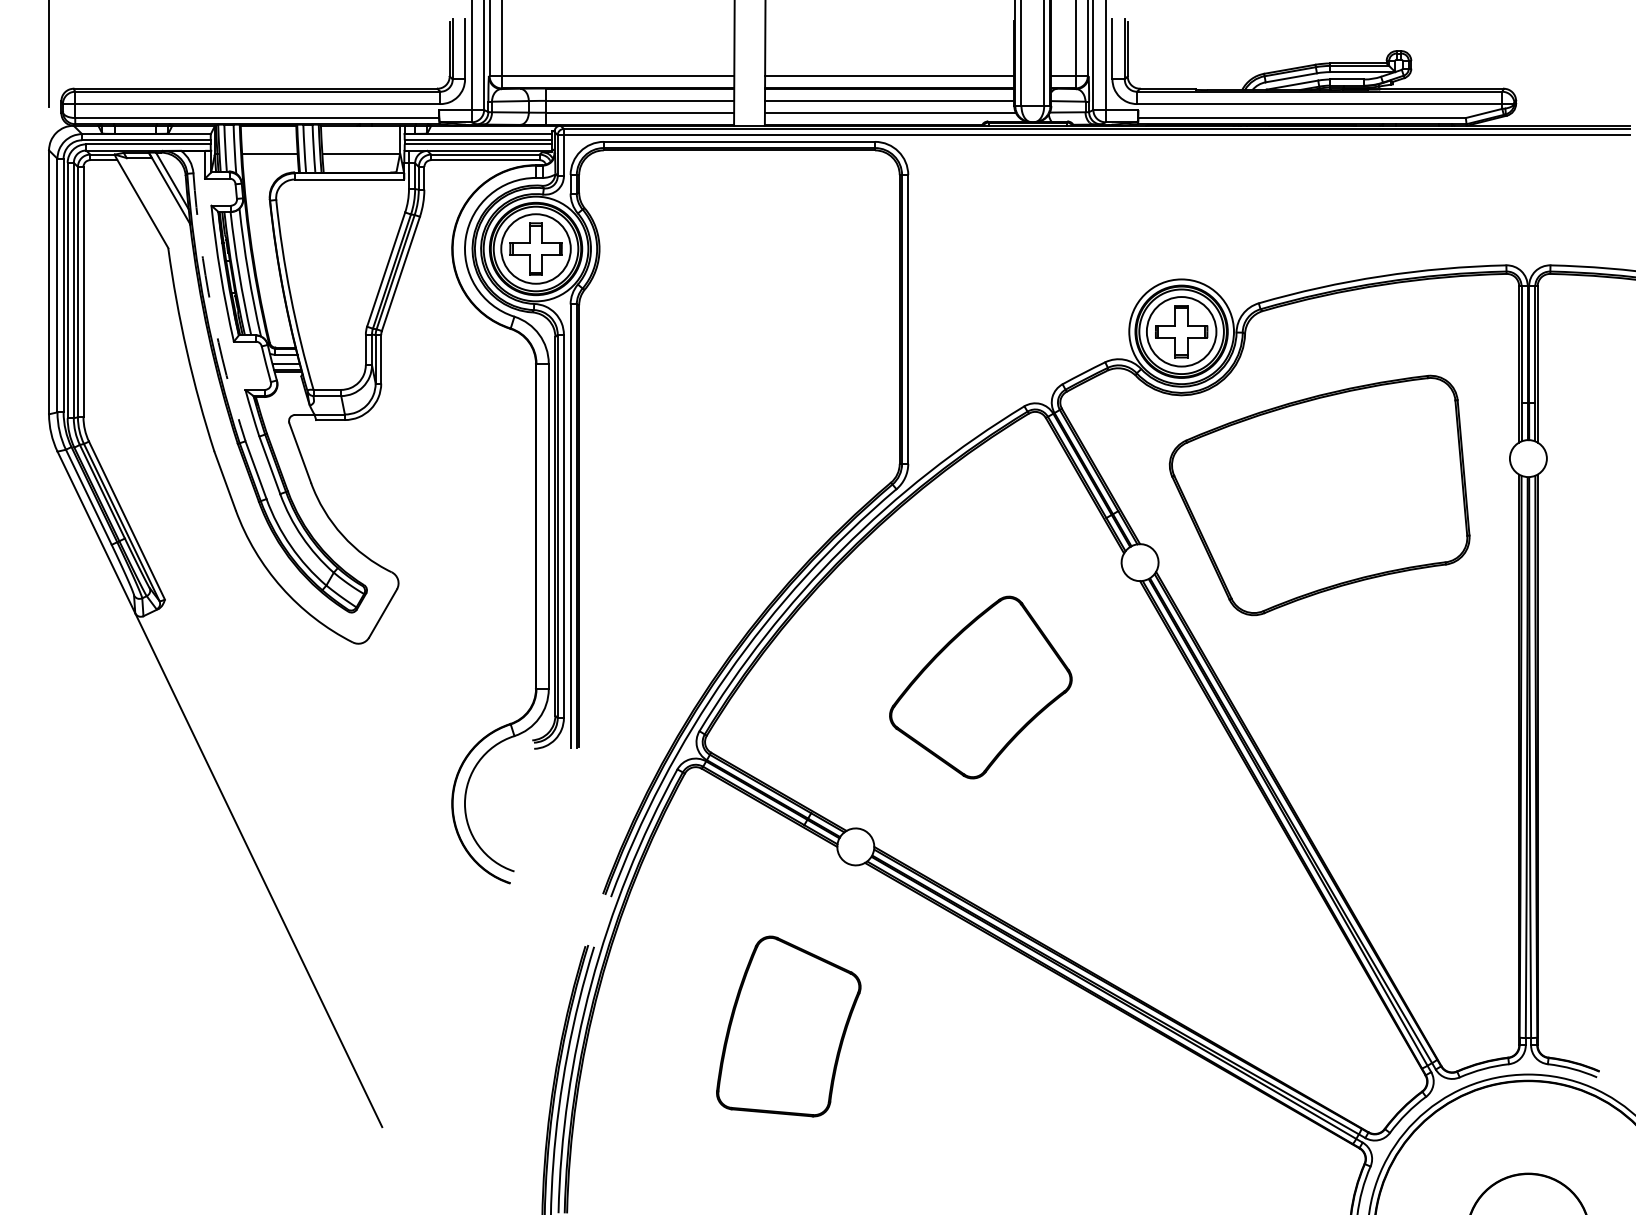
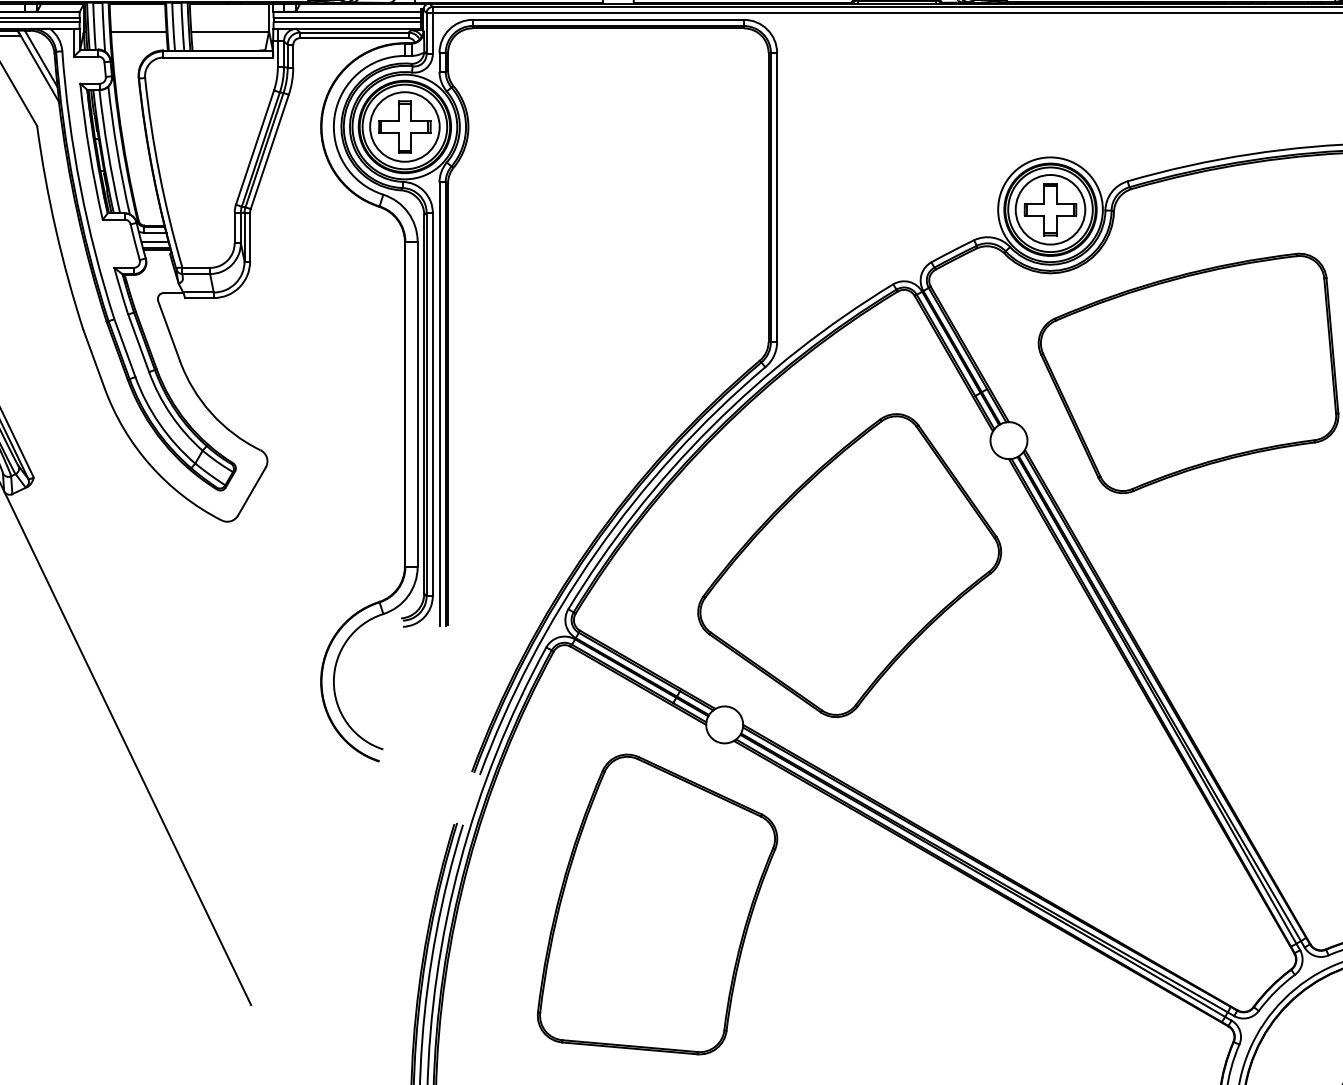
arc: (211, 308) -> (80, 186), dashed -> solid
part: (980, 687) -> (849, 565), size x1.67
part: (788, 1026) -> (657, 904), size x1.67

